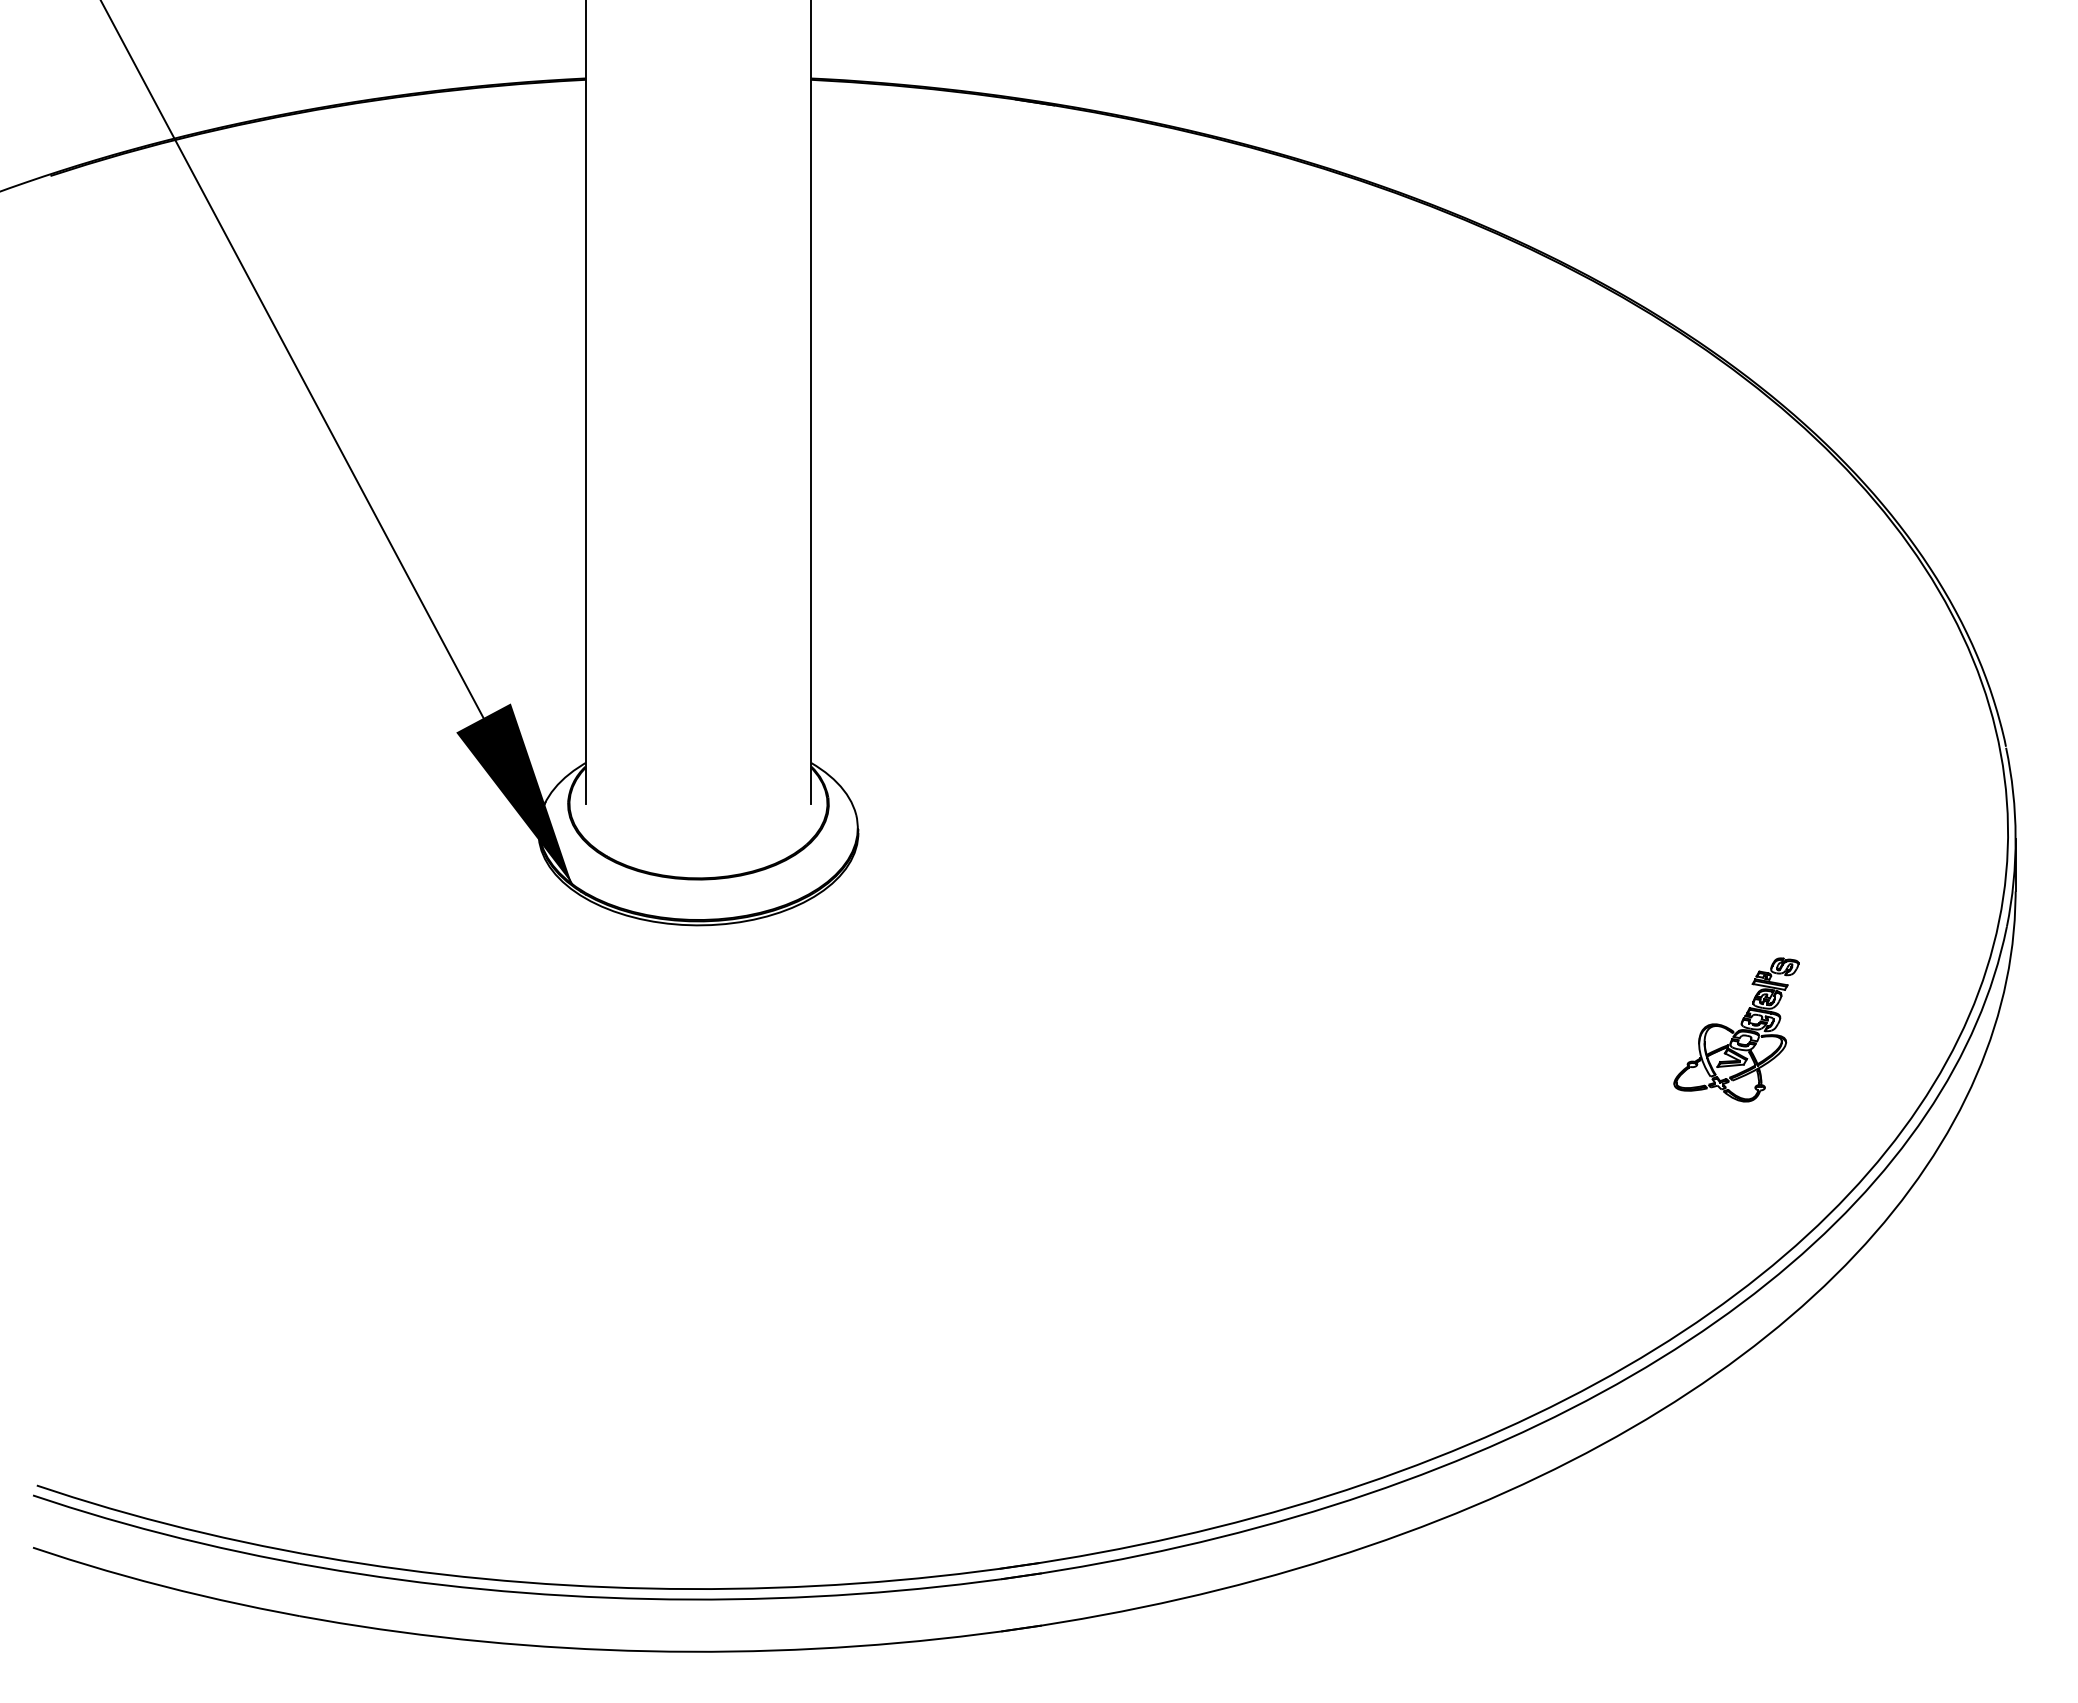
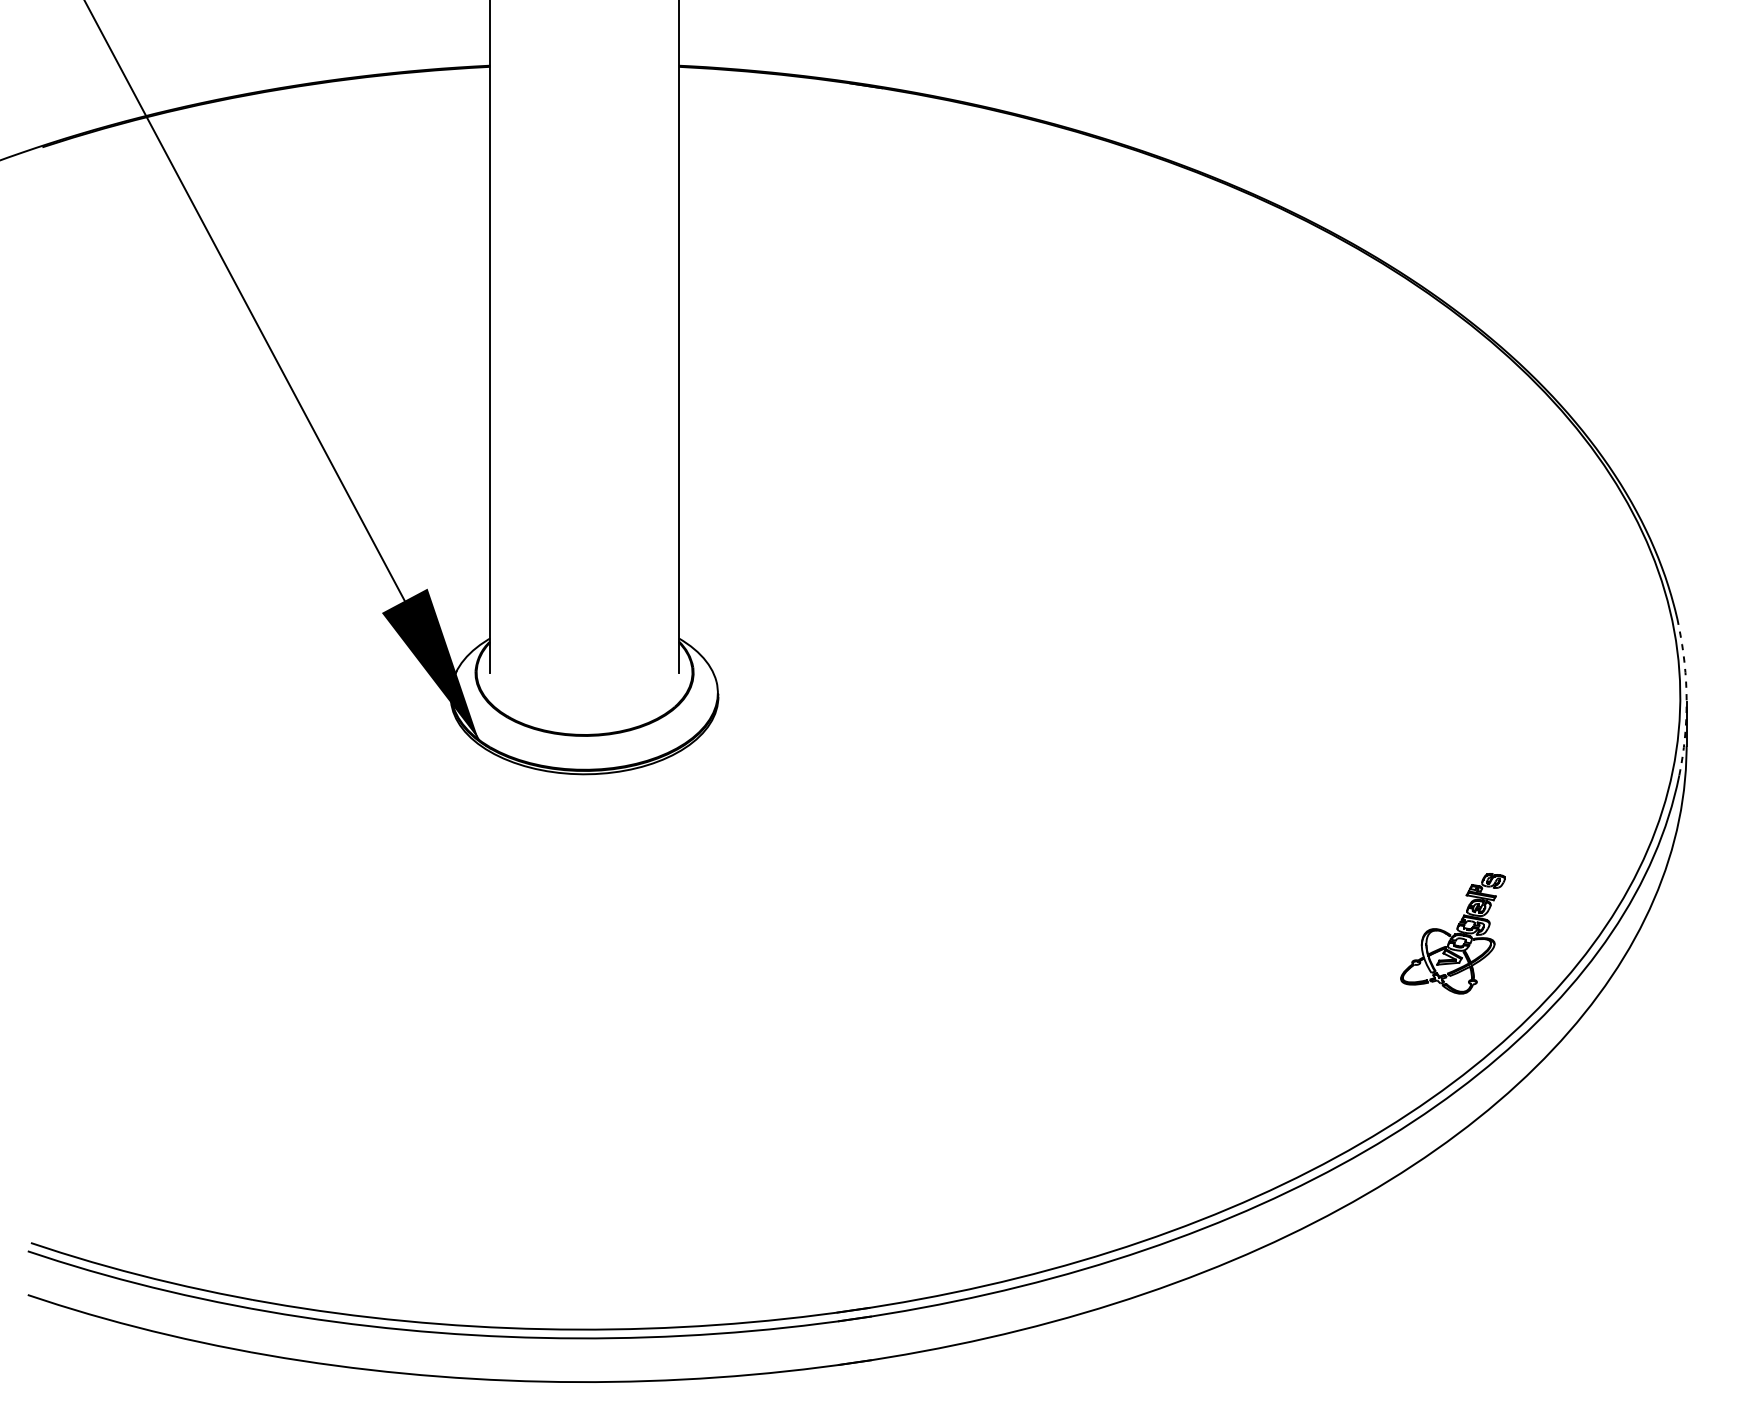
arc: (2015, 837) -> (1686, 700), solid -> dashed
part: (1736, 1029) -> (1453, 933), moved

